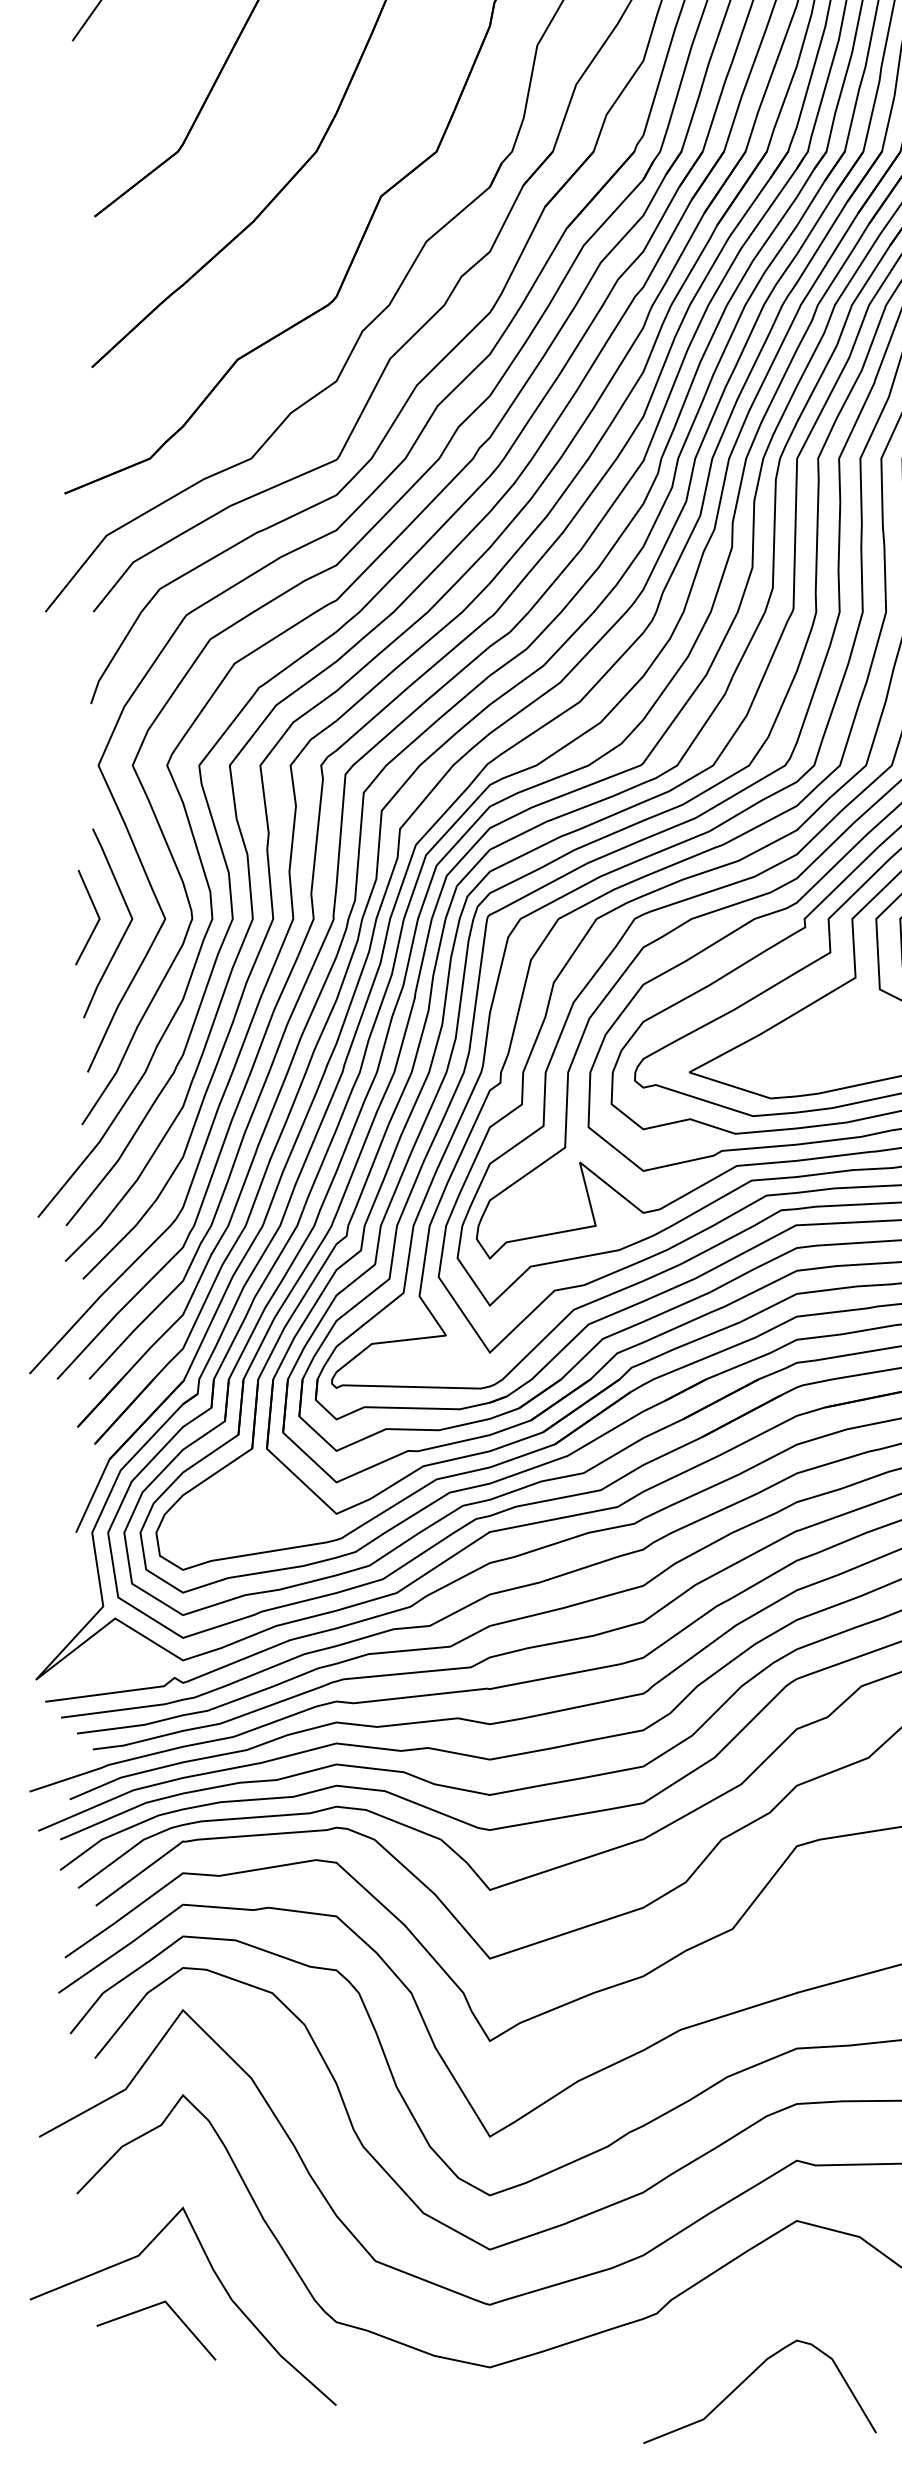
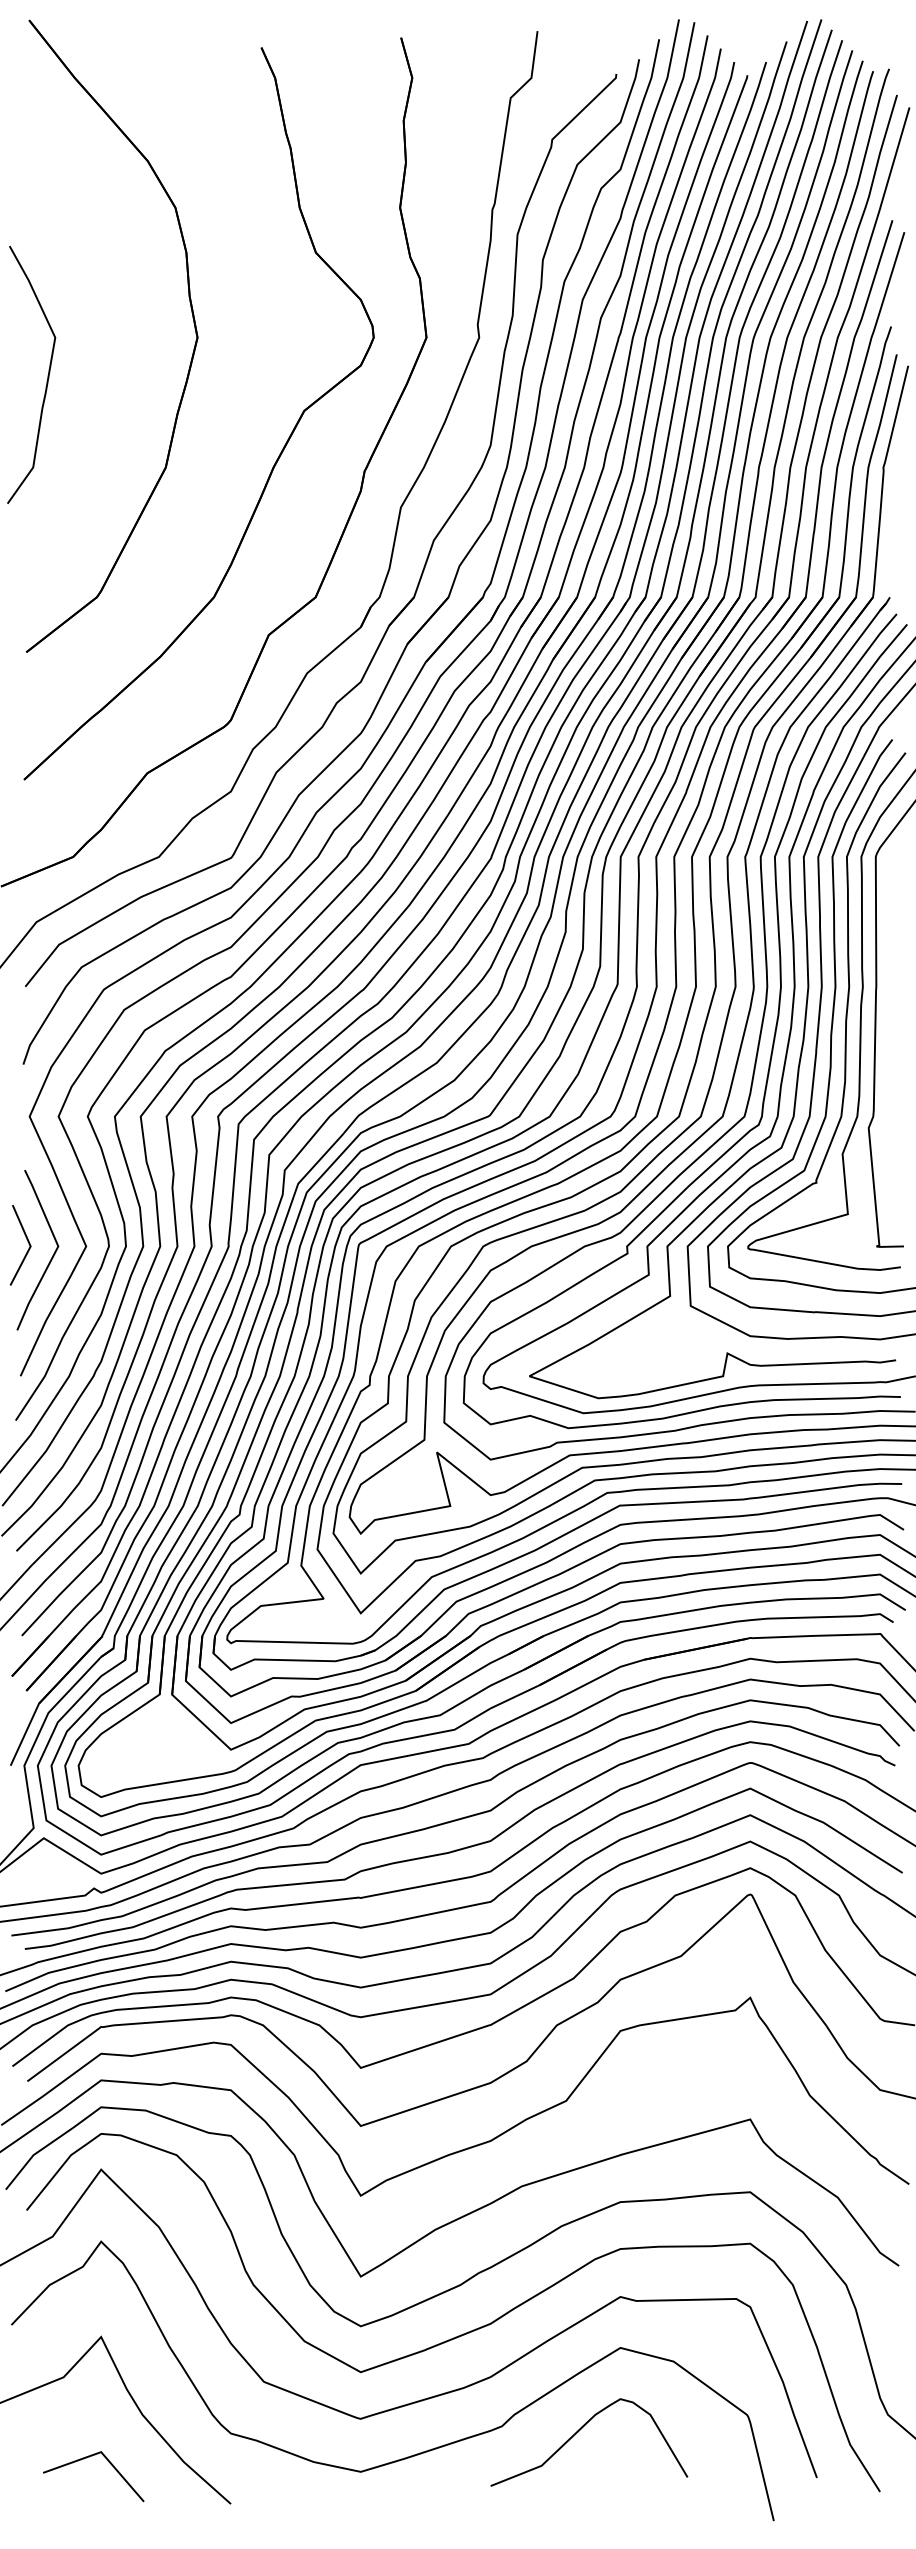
line: (145, 2310) -> (84, 2459), moved
curve: (748, 2378) -> (579, 2431), moved

